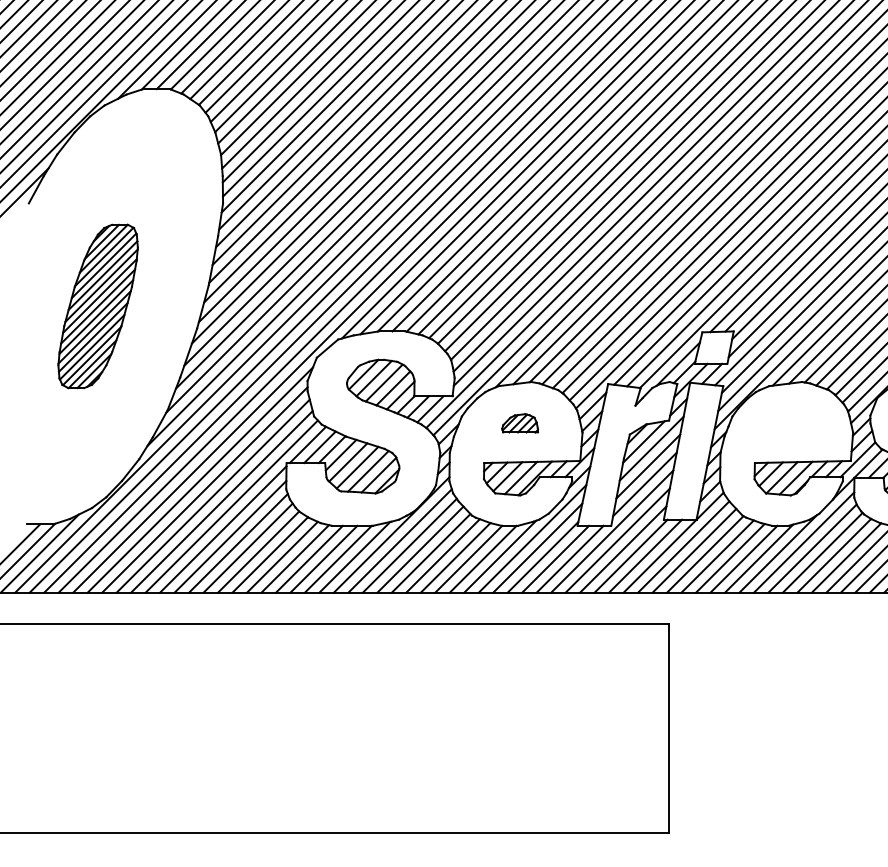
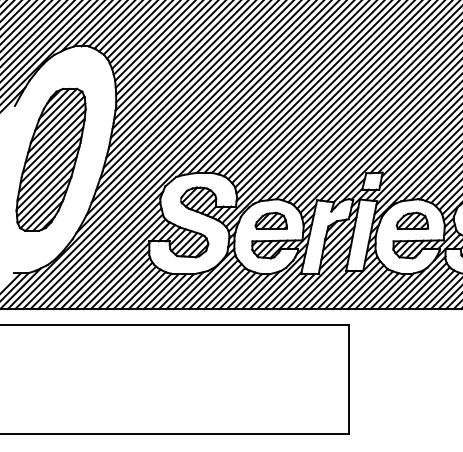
part: (97, 306) -> (50, 159), size x1.67
part: (518, 422) -> (270, 220), size x1.67
part: (789, 422) -> (411, 220), added

